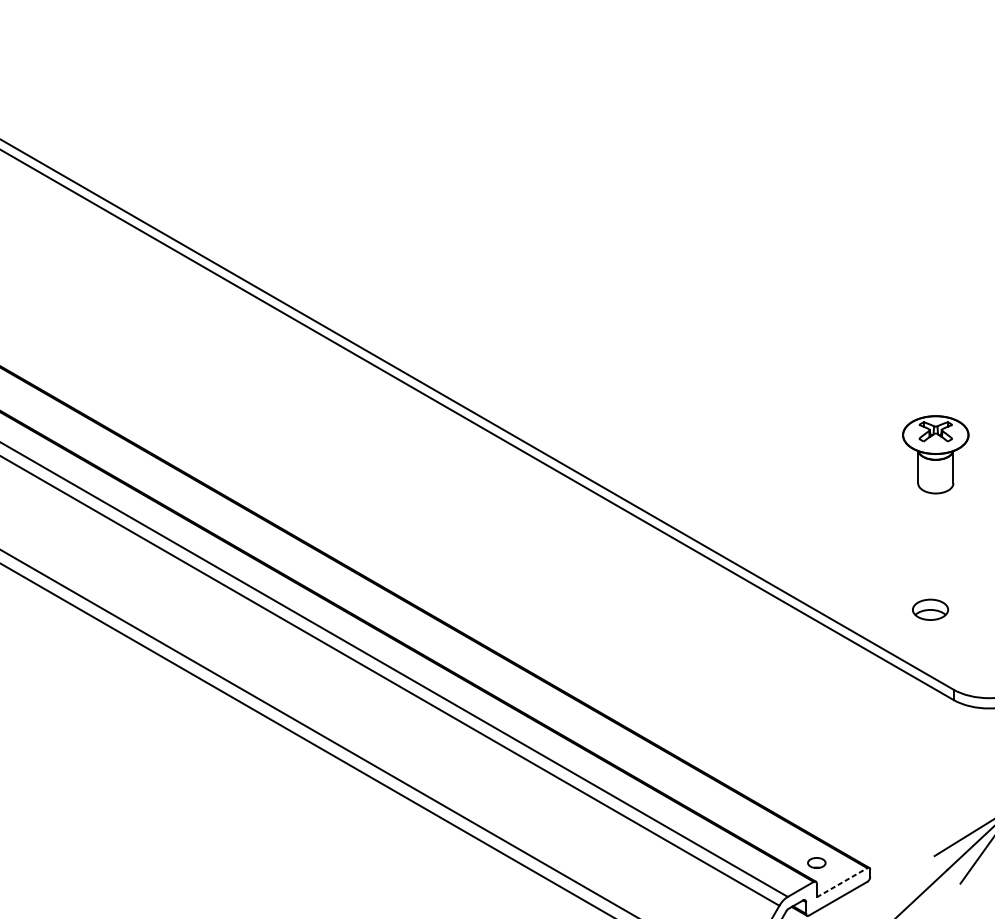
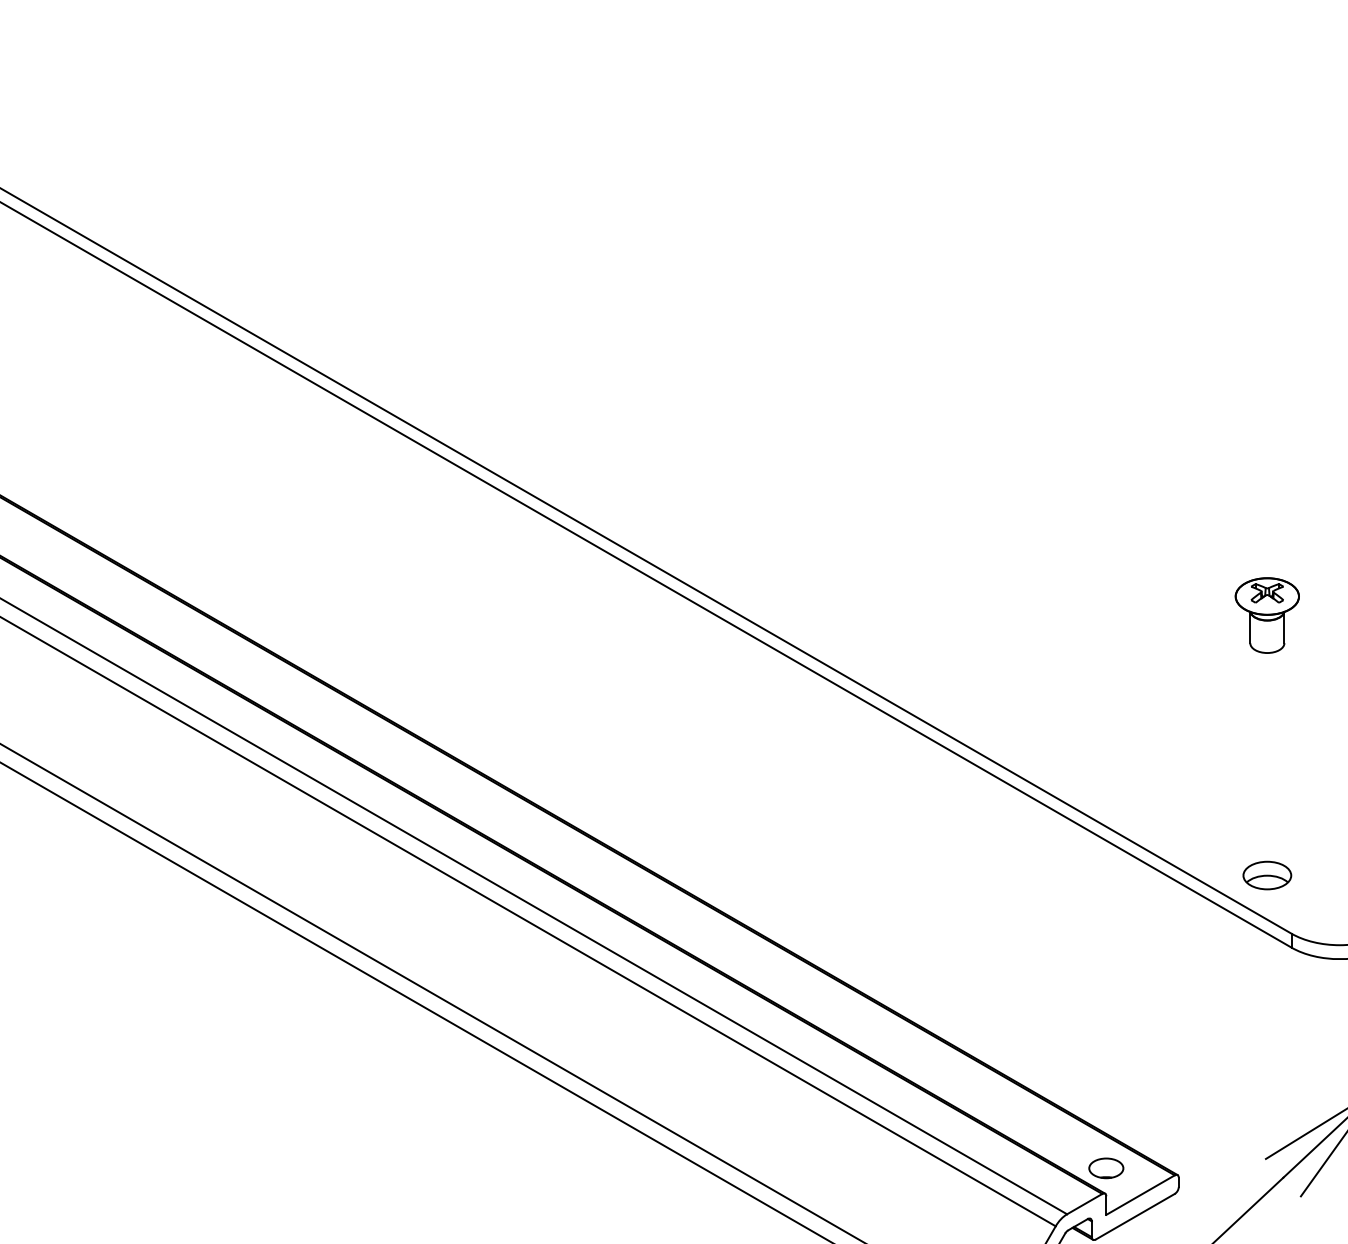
part: (935, 454) -> (1266, 615), size x0.71
part: (930, 609) -> (1267, 875), moved
part: (816, 863) -> (1106, 1168), size x1.43
line: (842, 883) -> (1140, 1195), dashed -> solid

